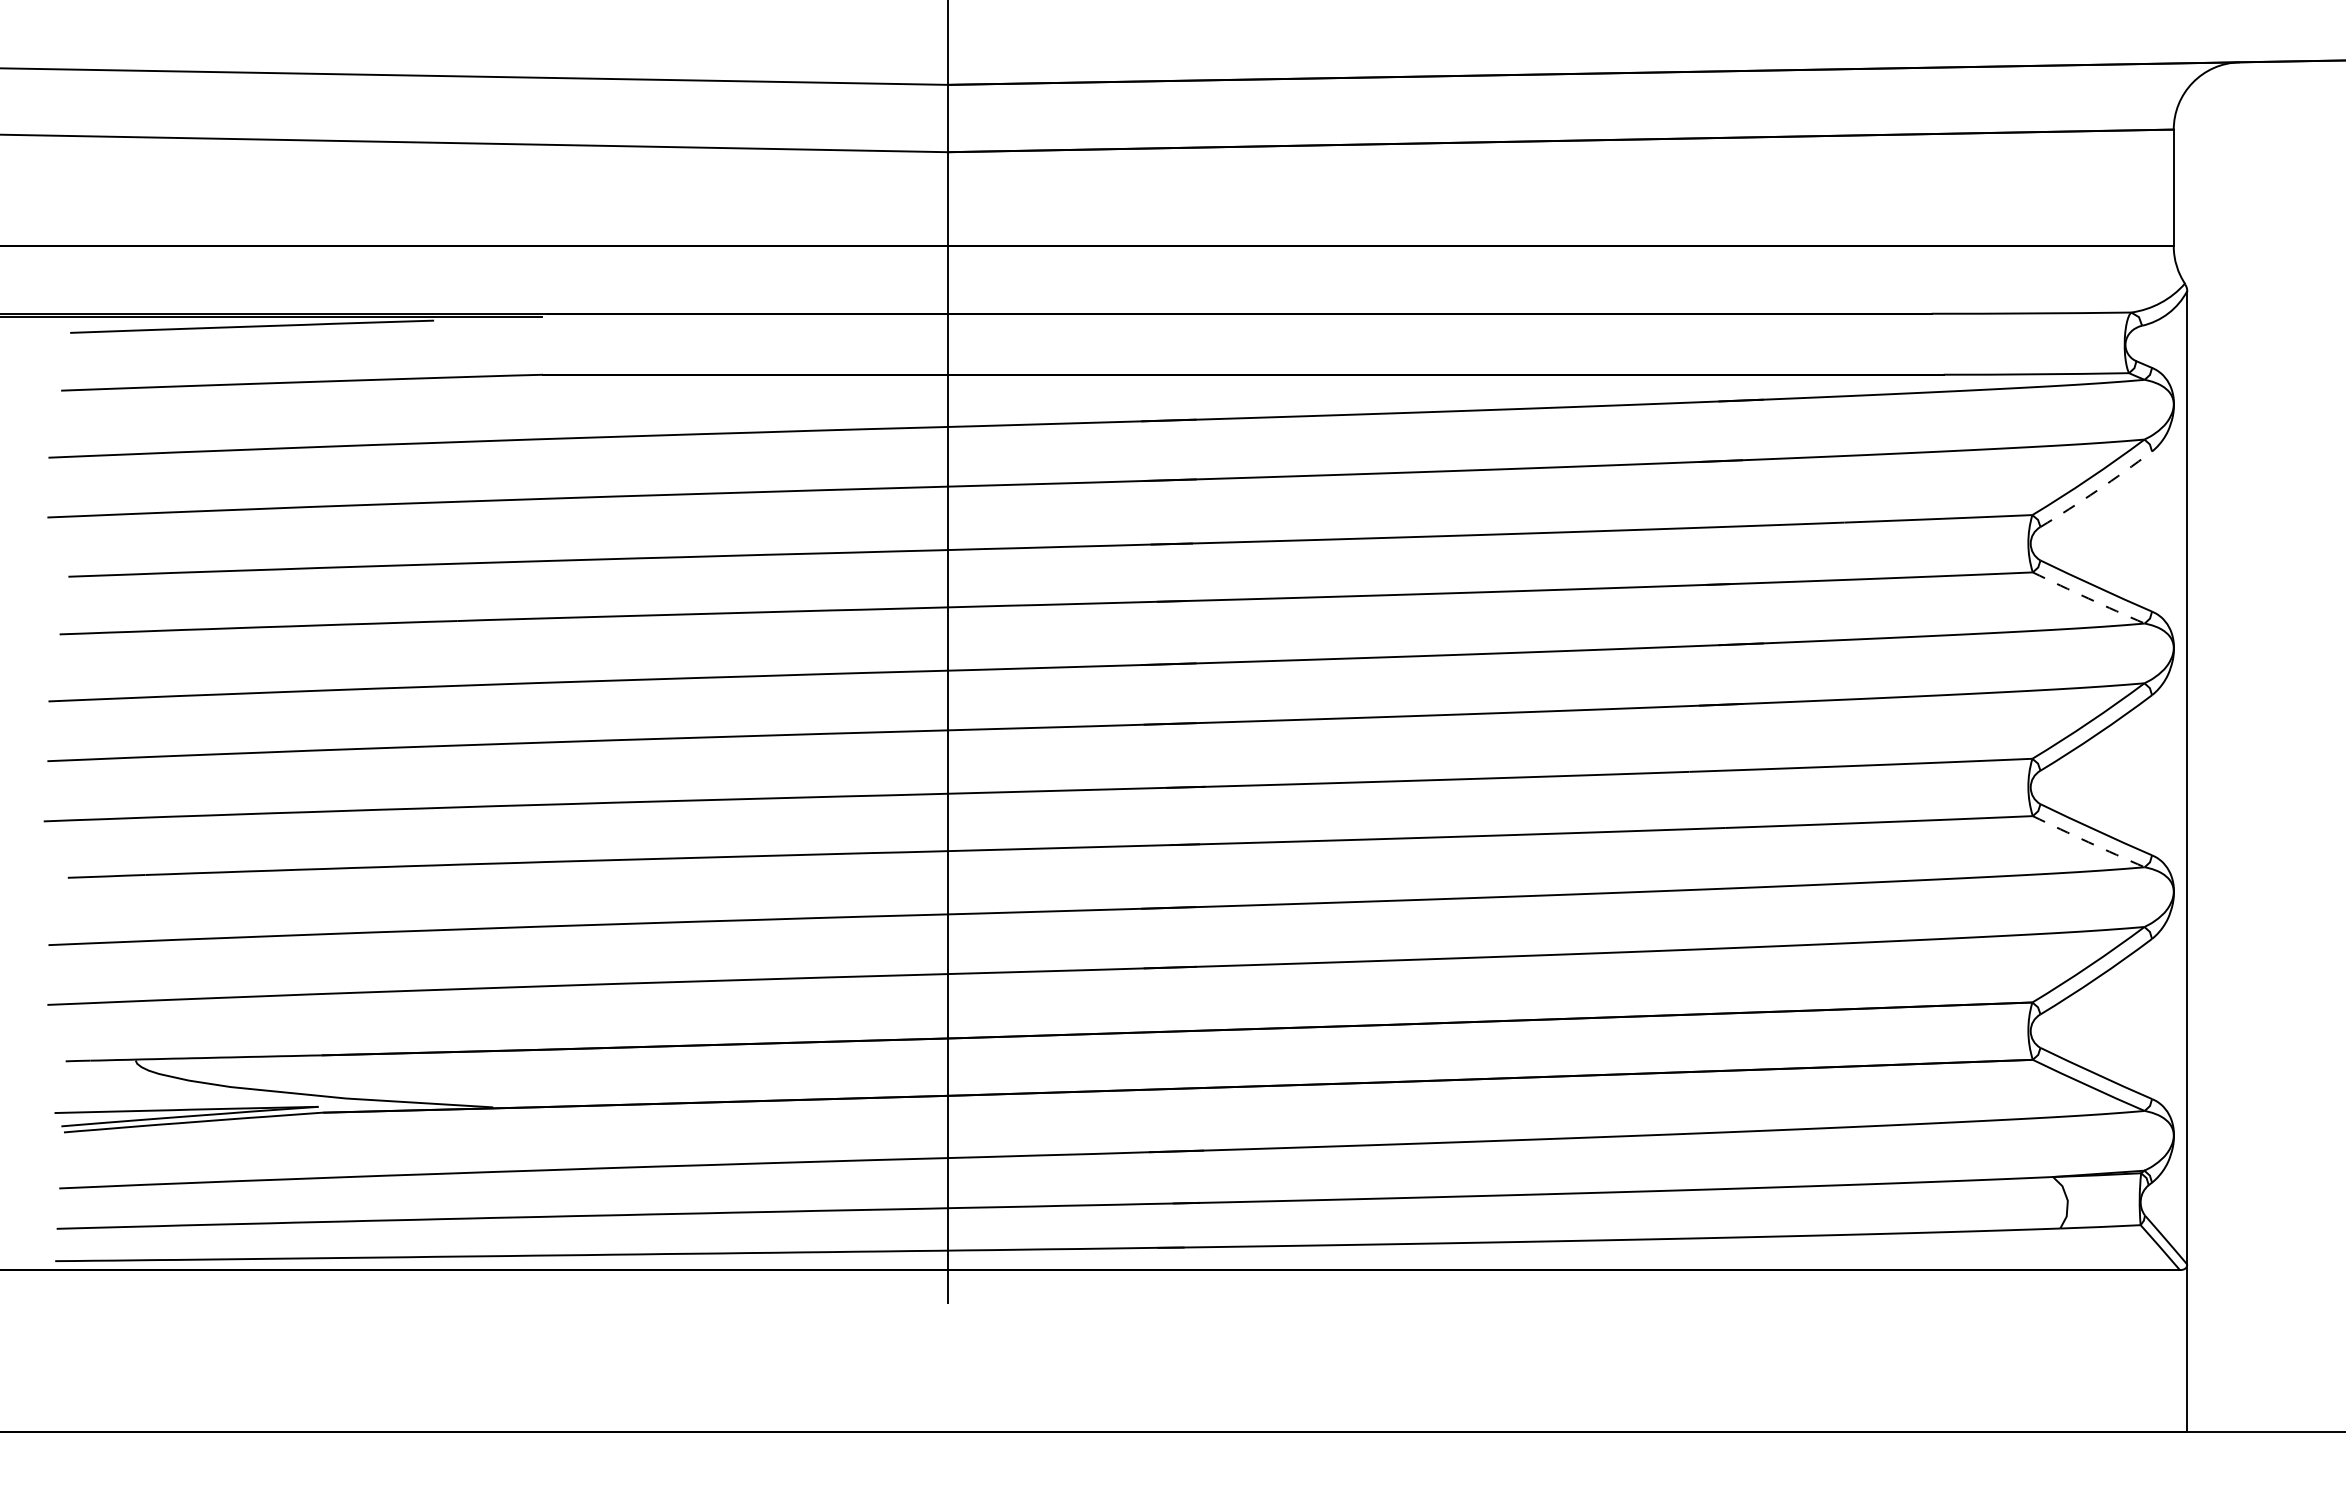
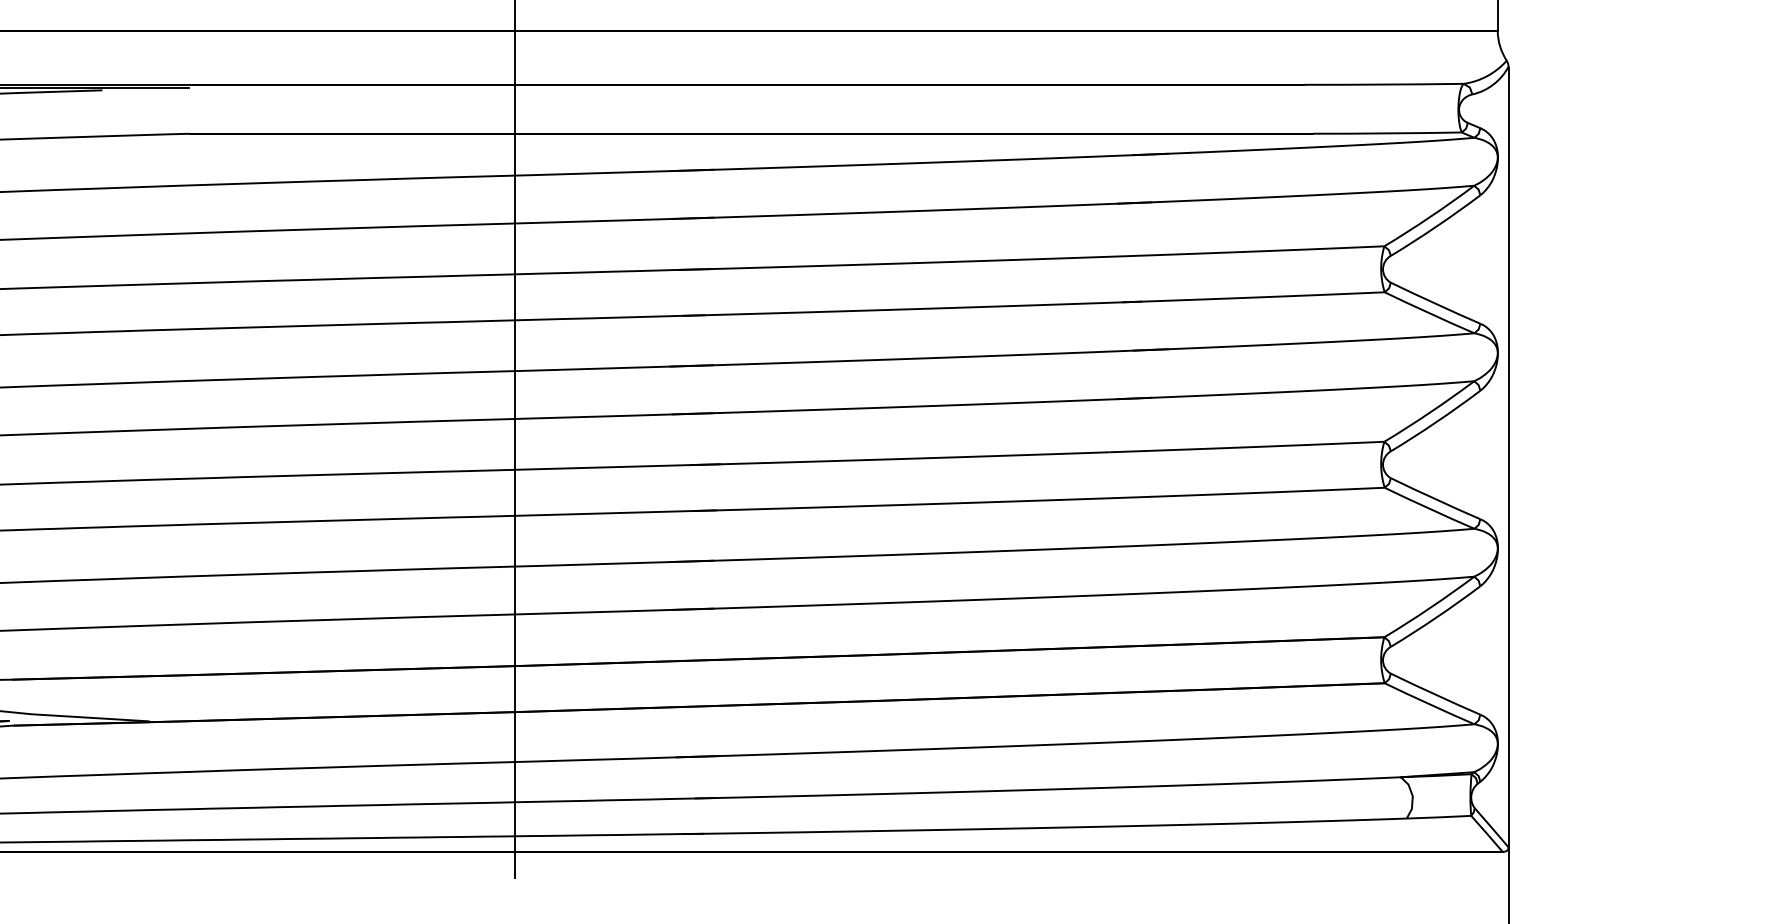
arc: (2097, 490) -> (1436, 226), dashed -> solid
arc: (2088, 598) -> (1429, 313), dashed -> solid
arc: (2088, 842) -> (1429, 508), dashed -> solid

